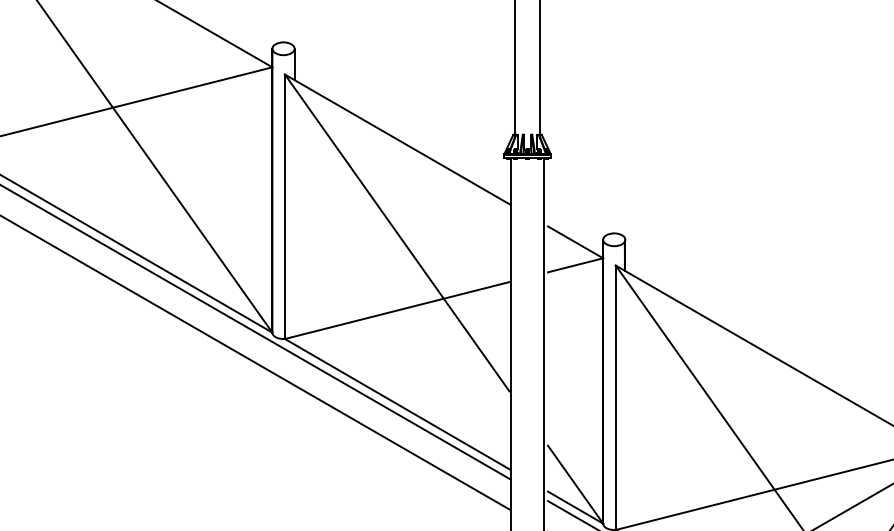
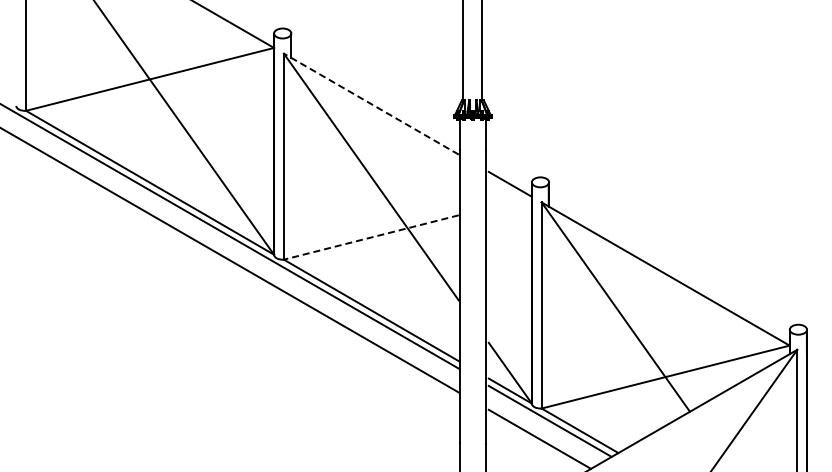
line: (397, 139) -> (371, 104), solid -> dashed
line: (574, 264) -> (509, 201), removed
line: (396, 310) -> (370, 237), solid -> dashed

